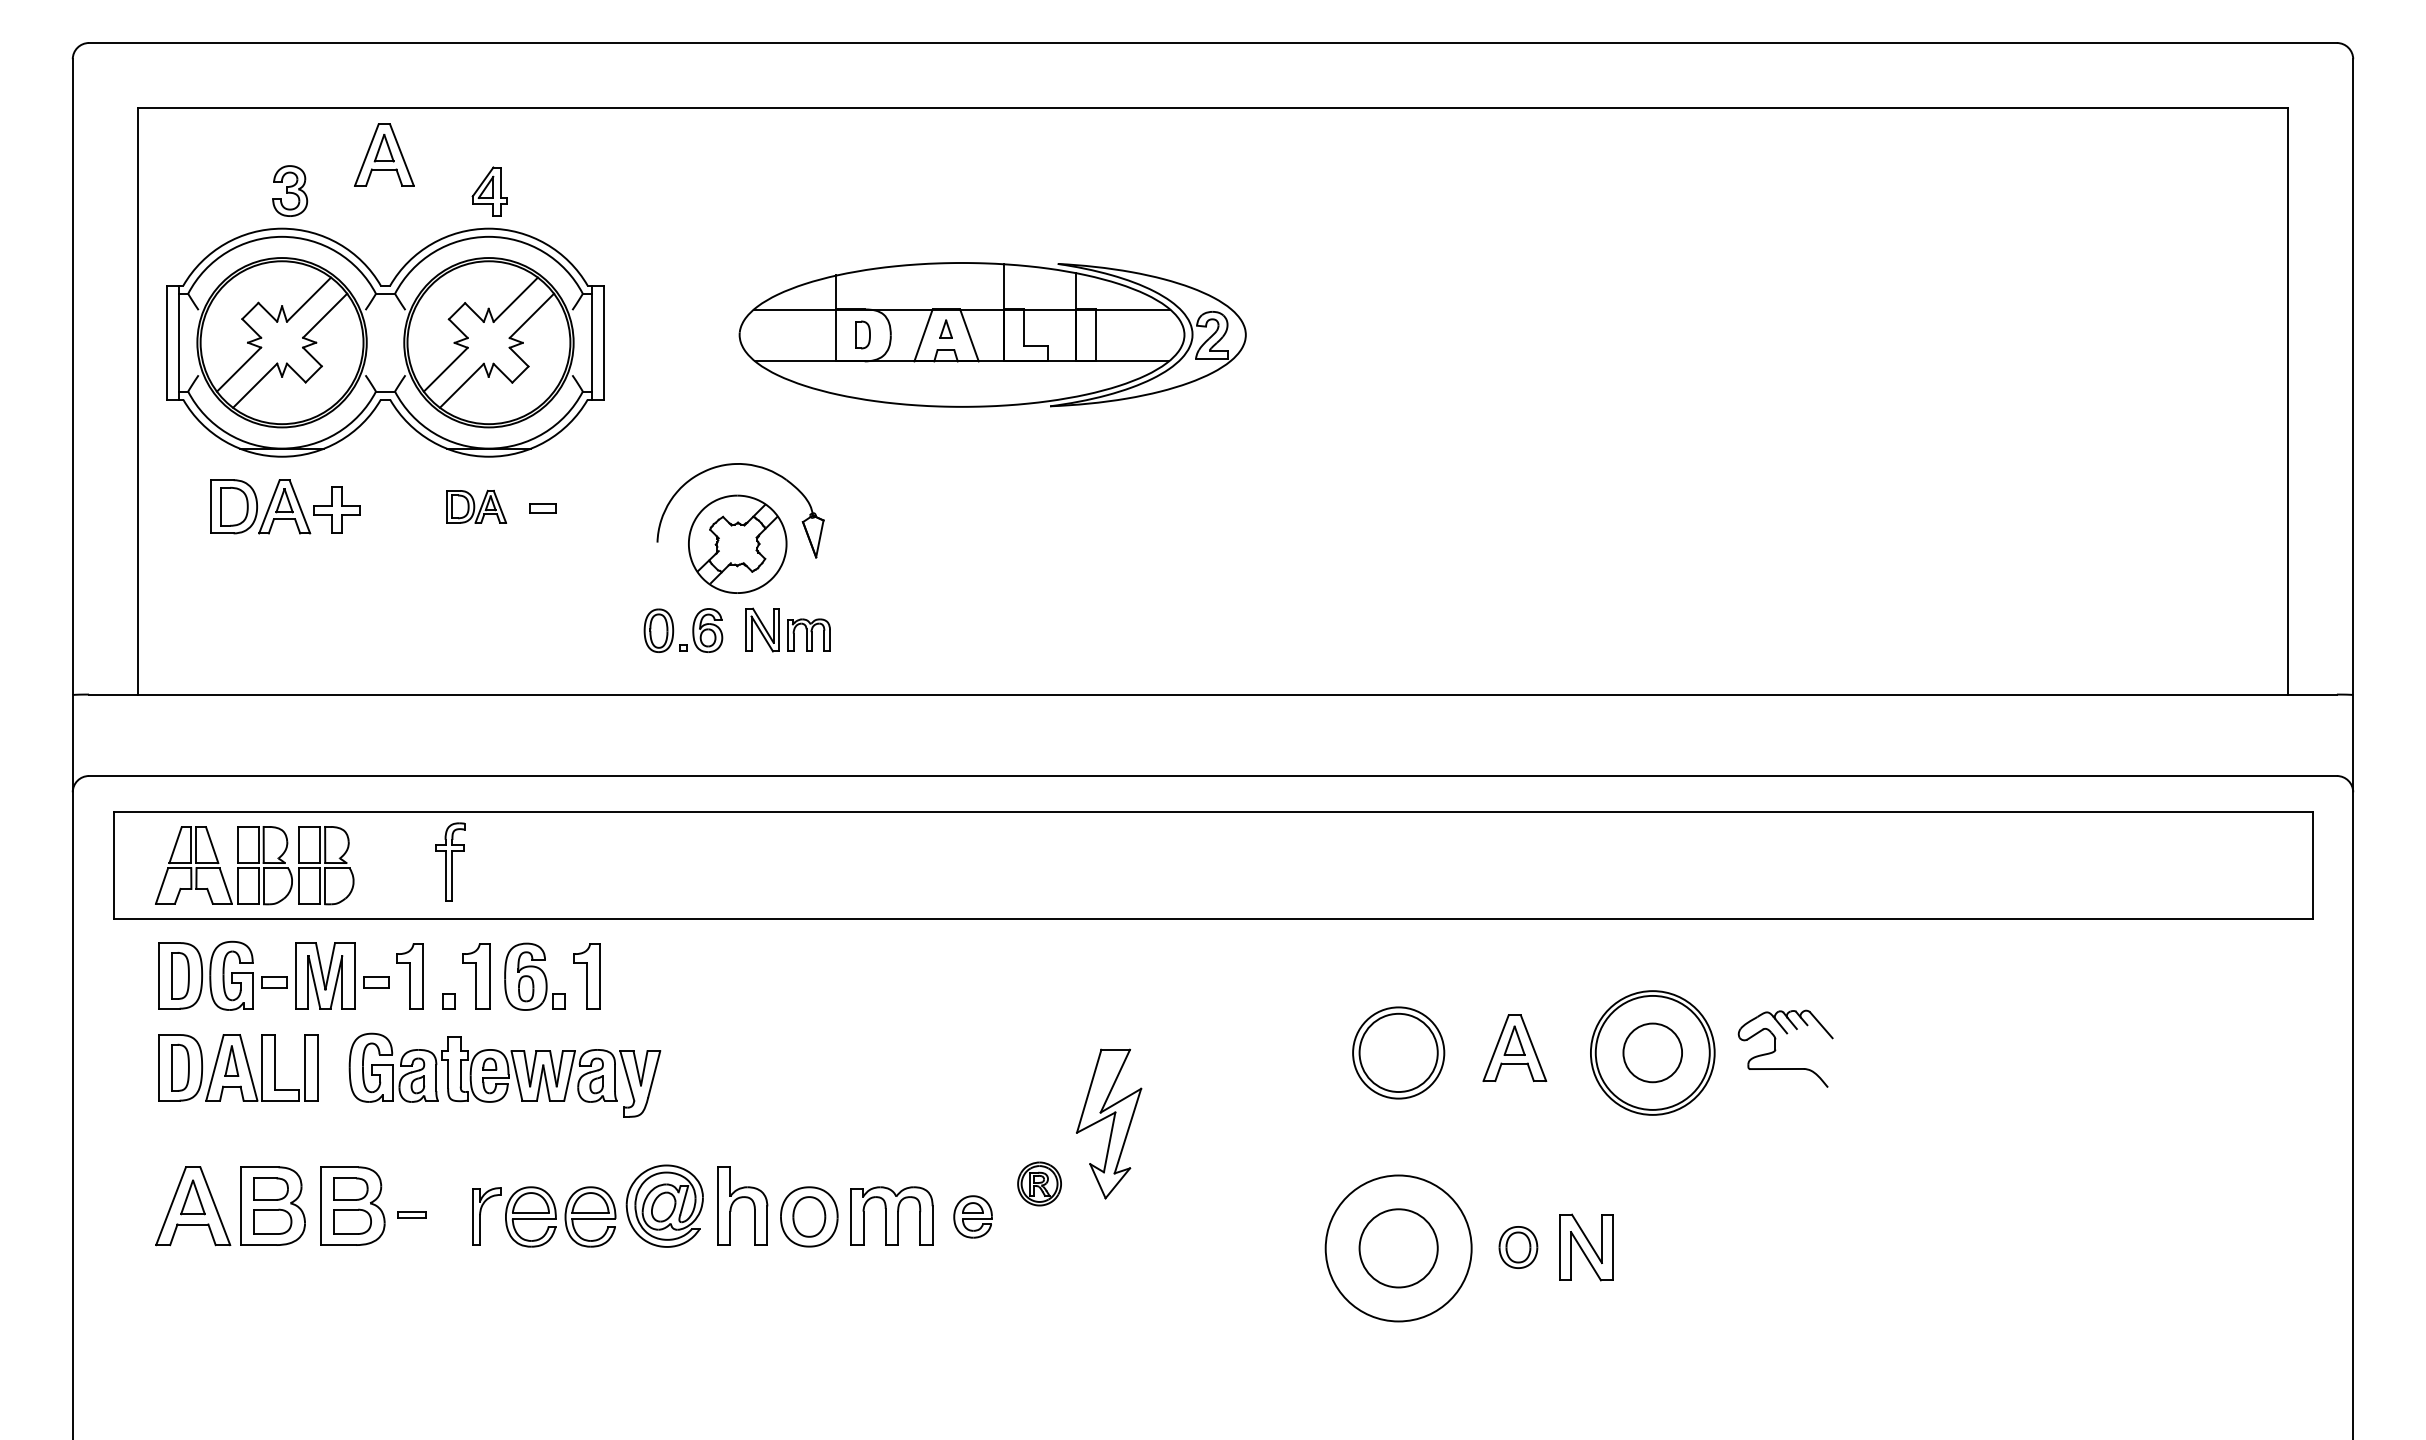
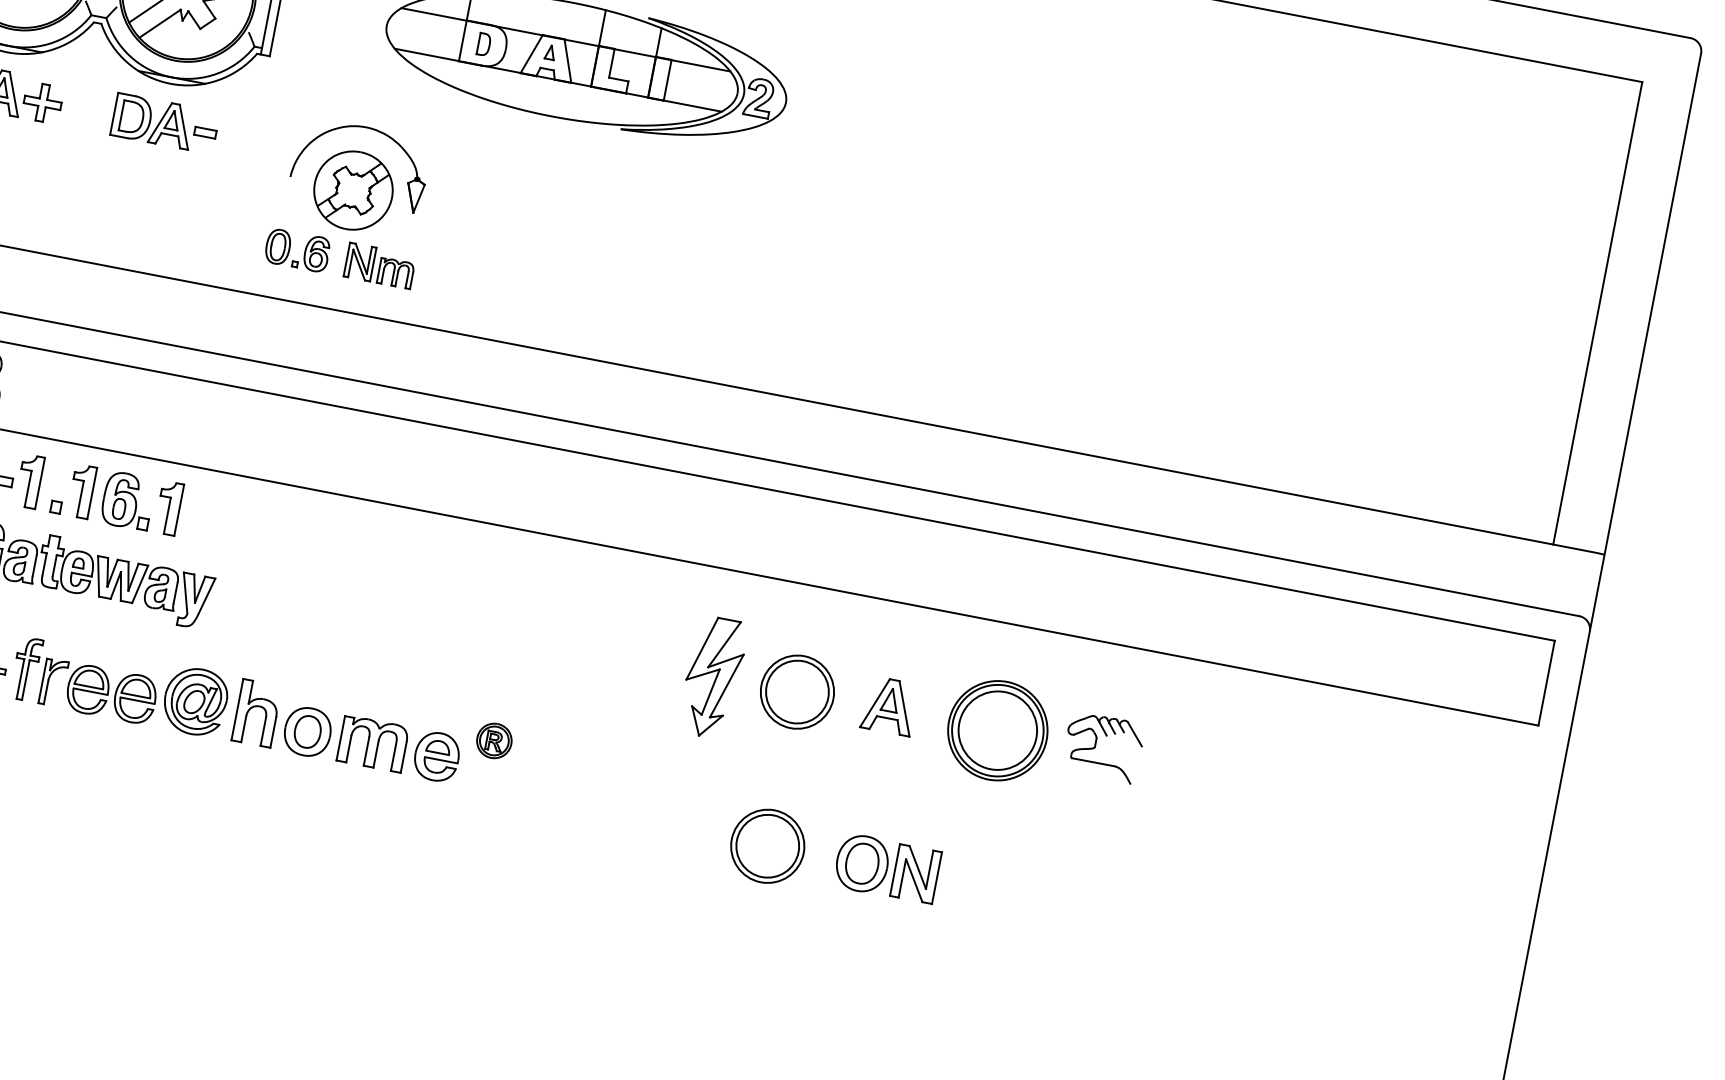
part: (476, 506) -> (153, 121), size x1.67
part: (450, 861) -> (26, 668), moved
circle: (1652, 1052) -> (997, 730), size x1.67
part: (1109, 1123) -> (713, 677), moved
part: (972, 1216) -> (436, 756), size x1.43
part: (1518, 1247) -> (862, 863), size x1.67
circle: (1398, 1248) -> (767, 846), size x0.62

